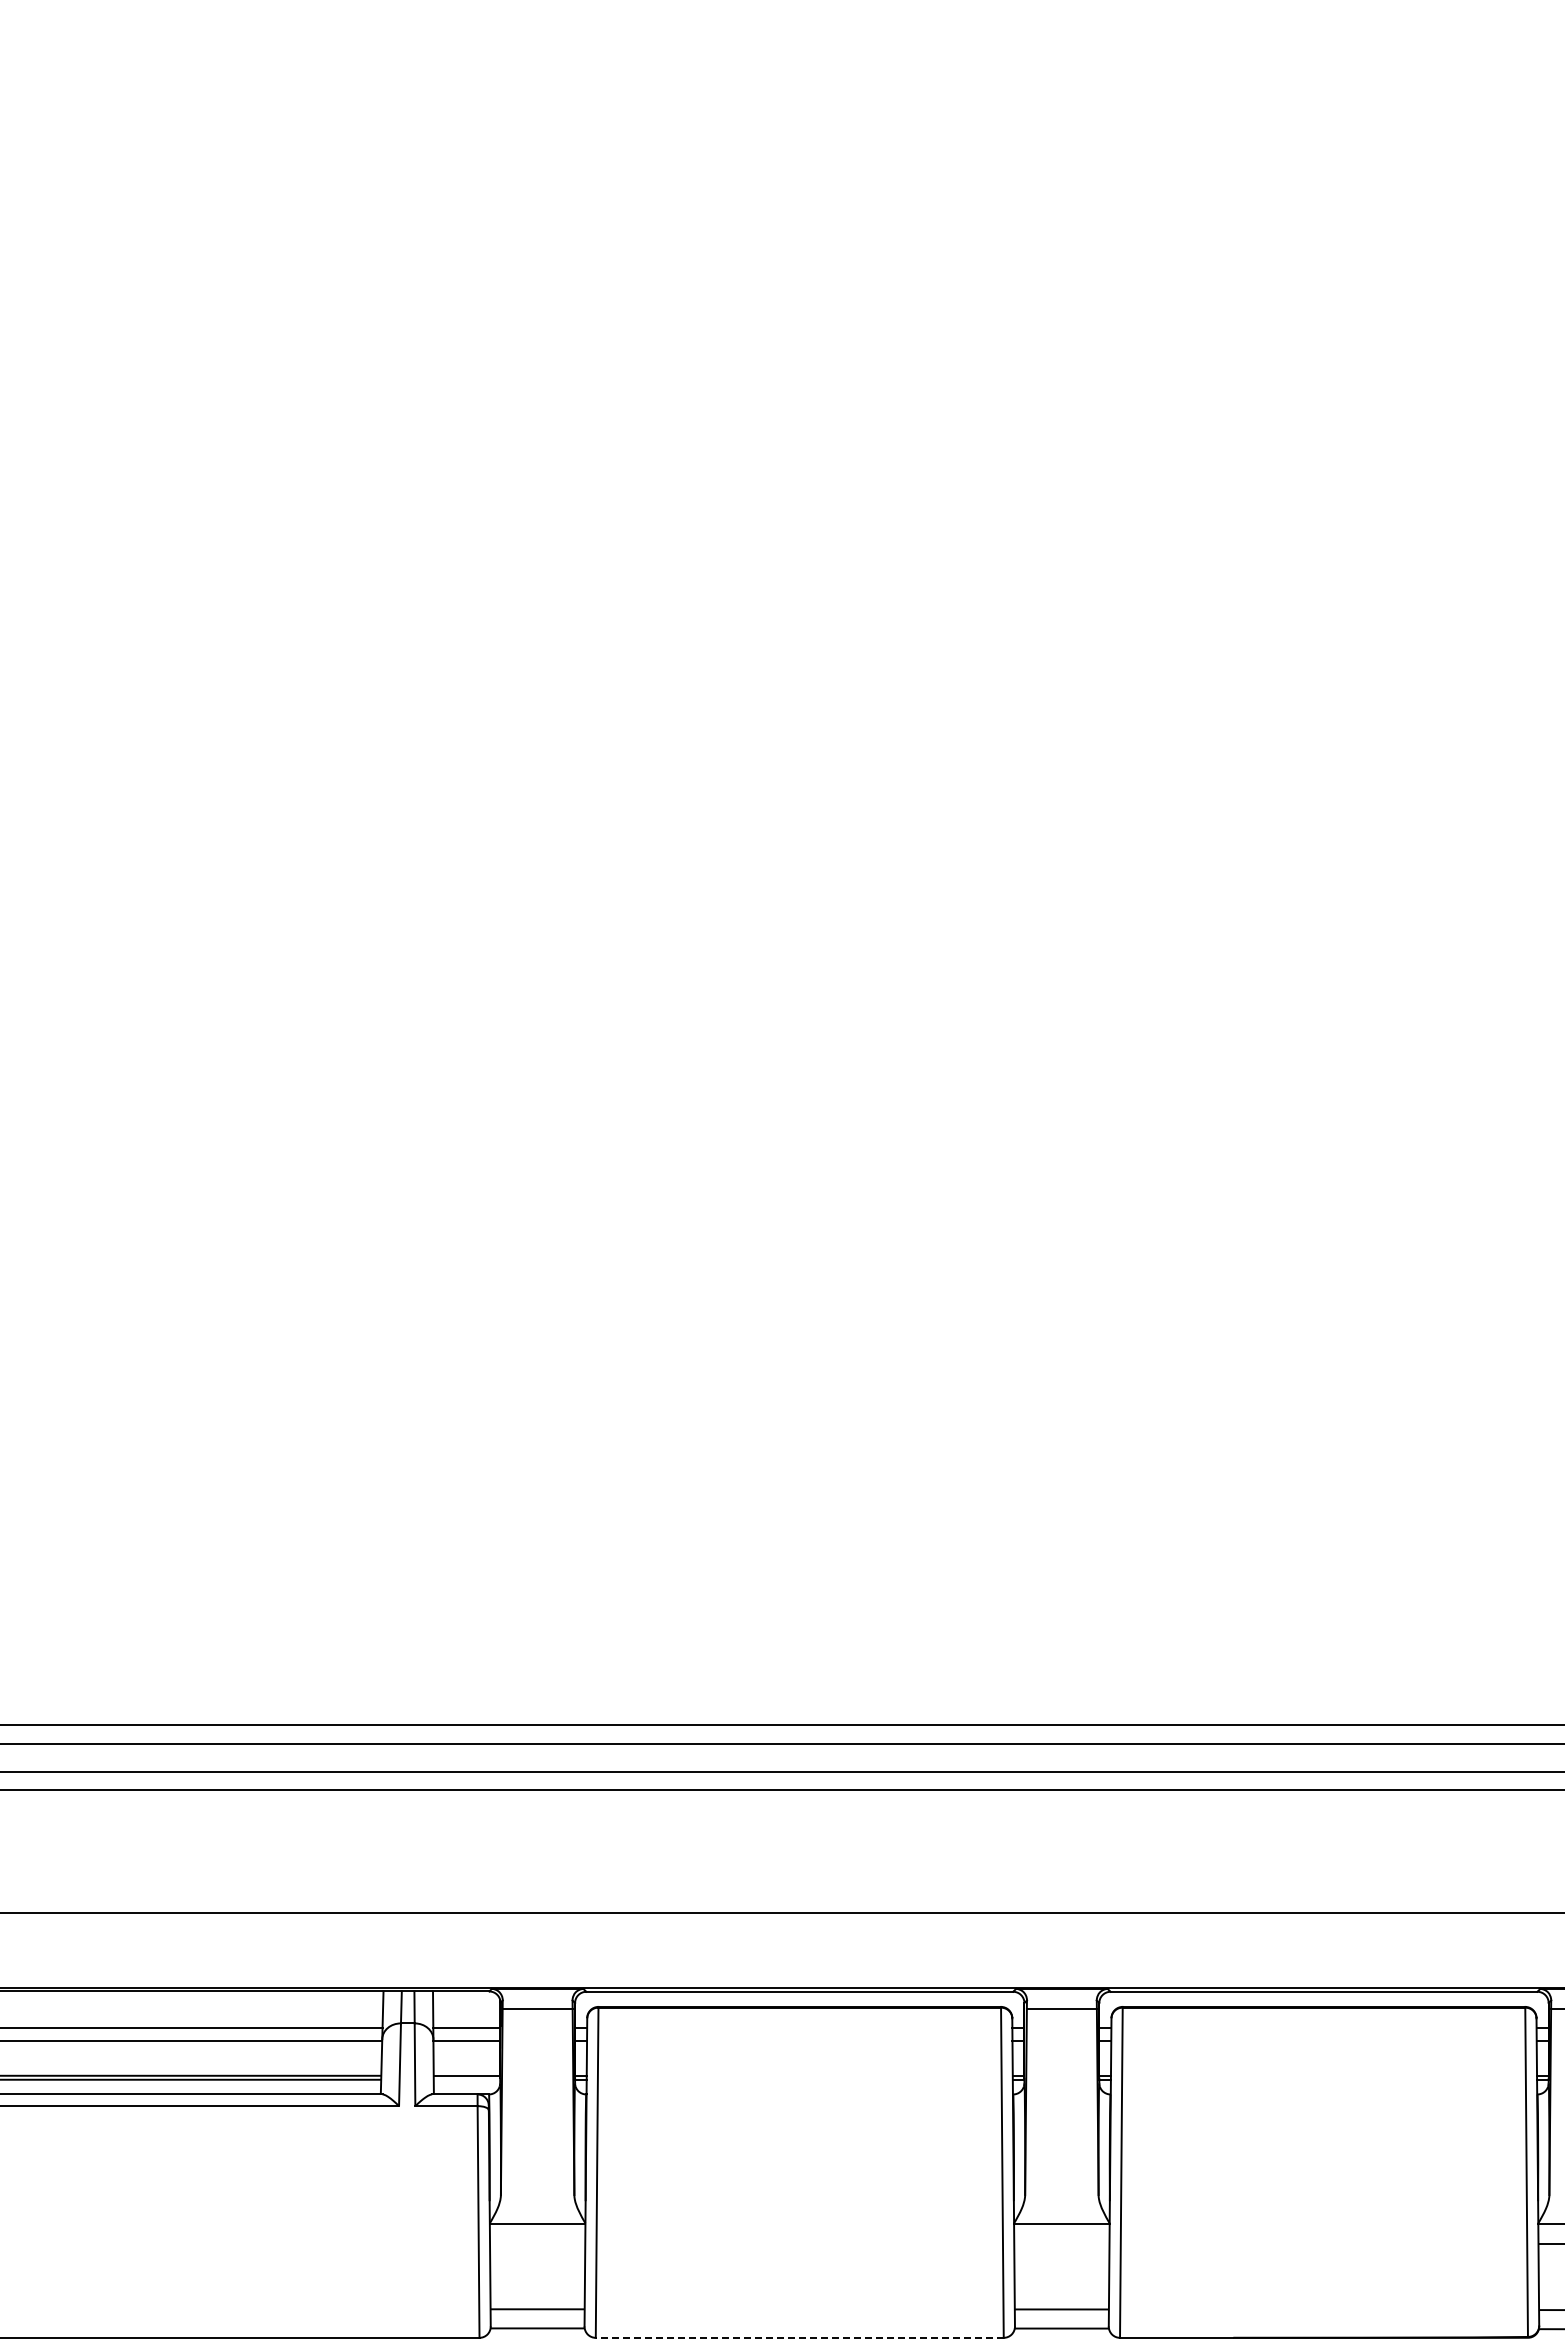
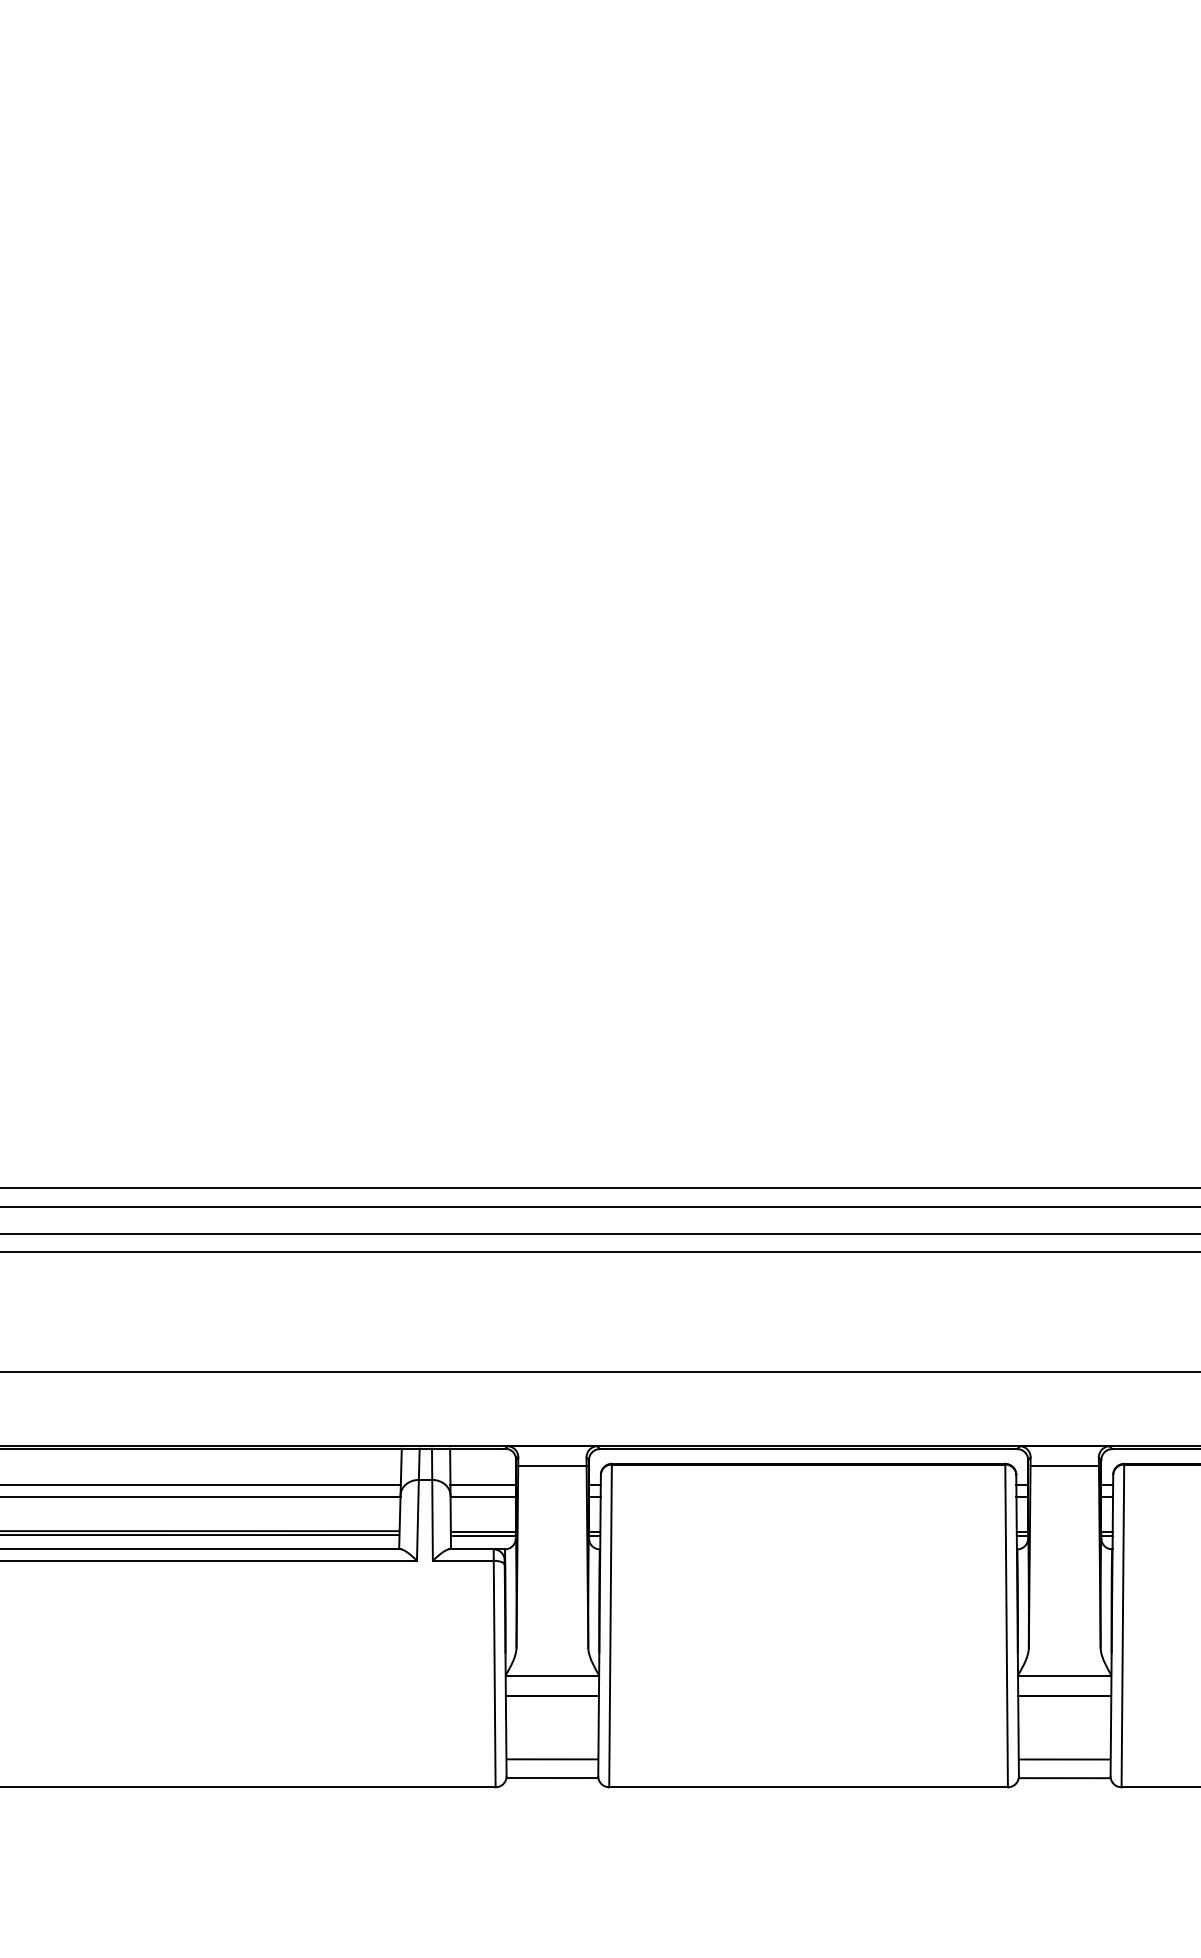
line: (466, 2080) -> (482, 1535), added
line: (537, 2244) -> (552, 1696), added
line: (1061, 2244) -> (1064, 1696), added
line: (799, 2337) -> (808, 1786), dashed -> solid

